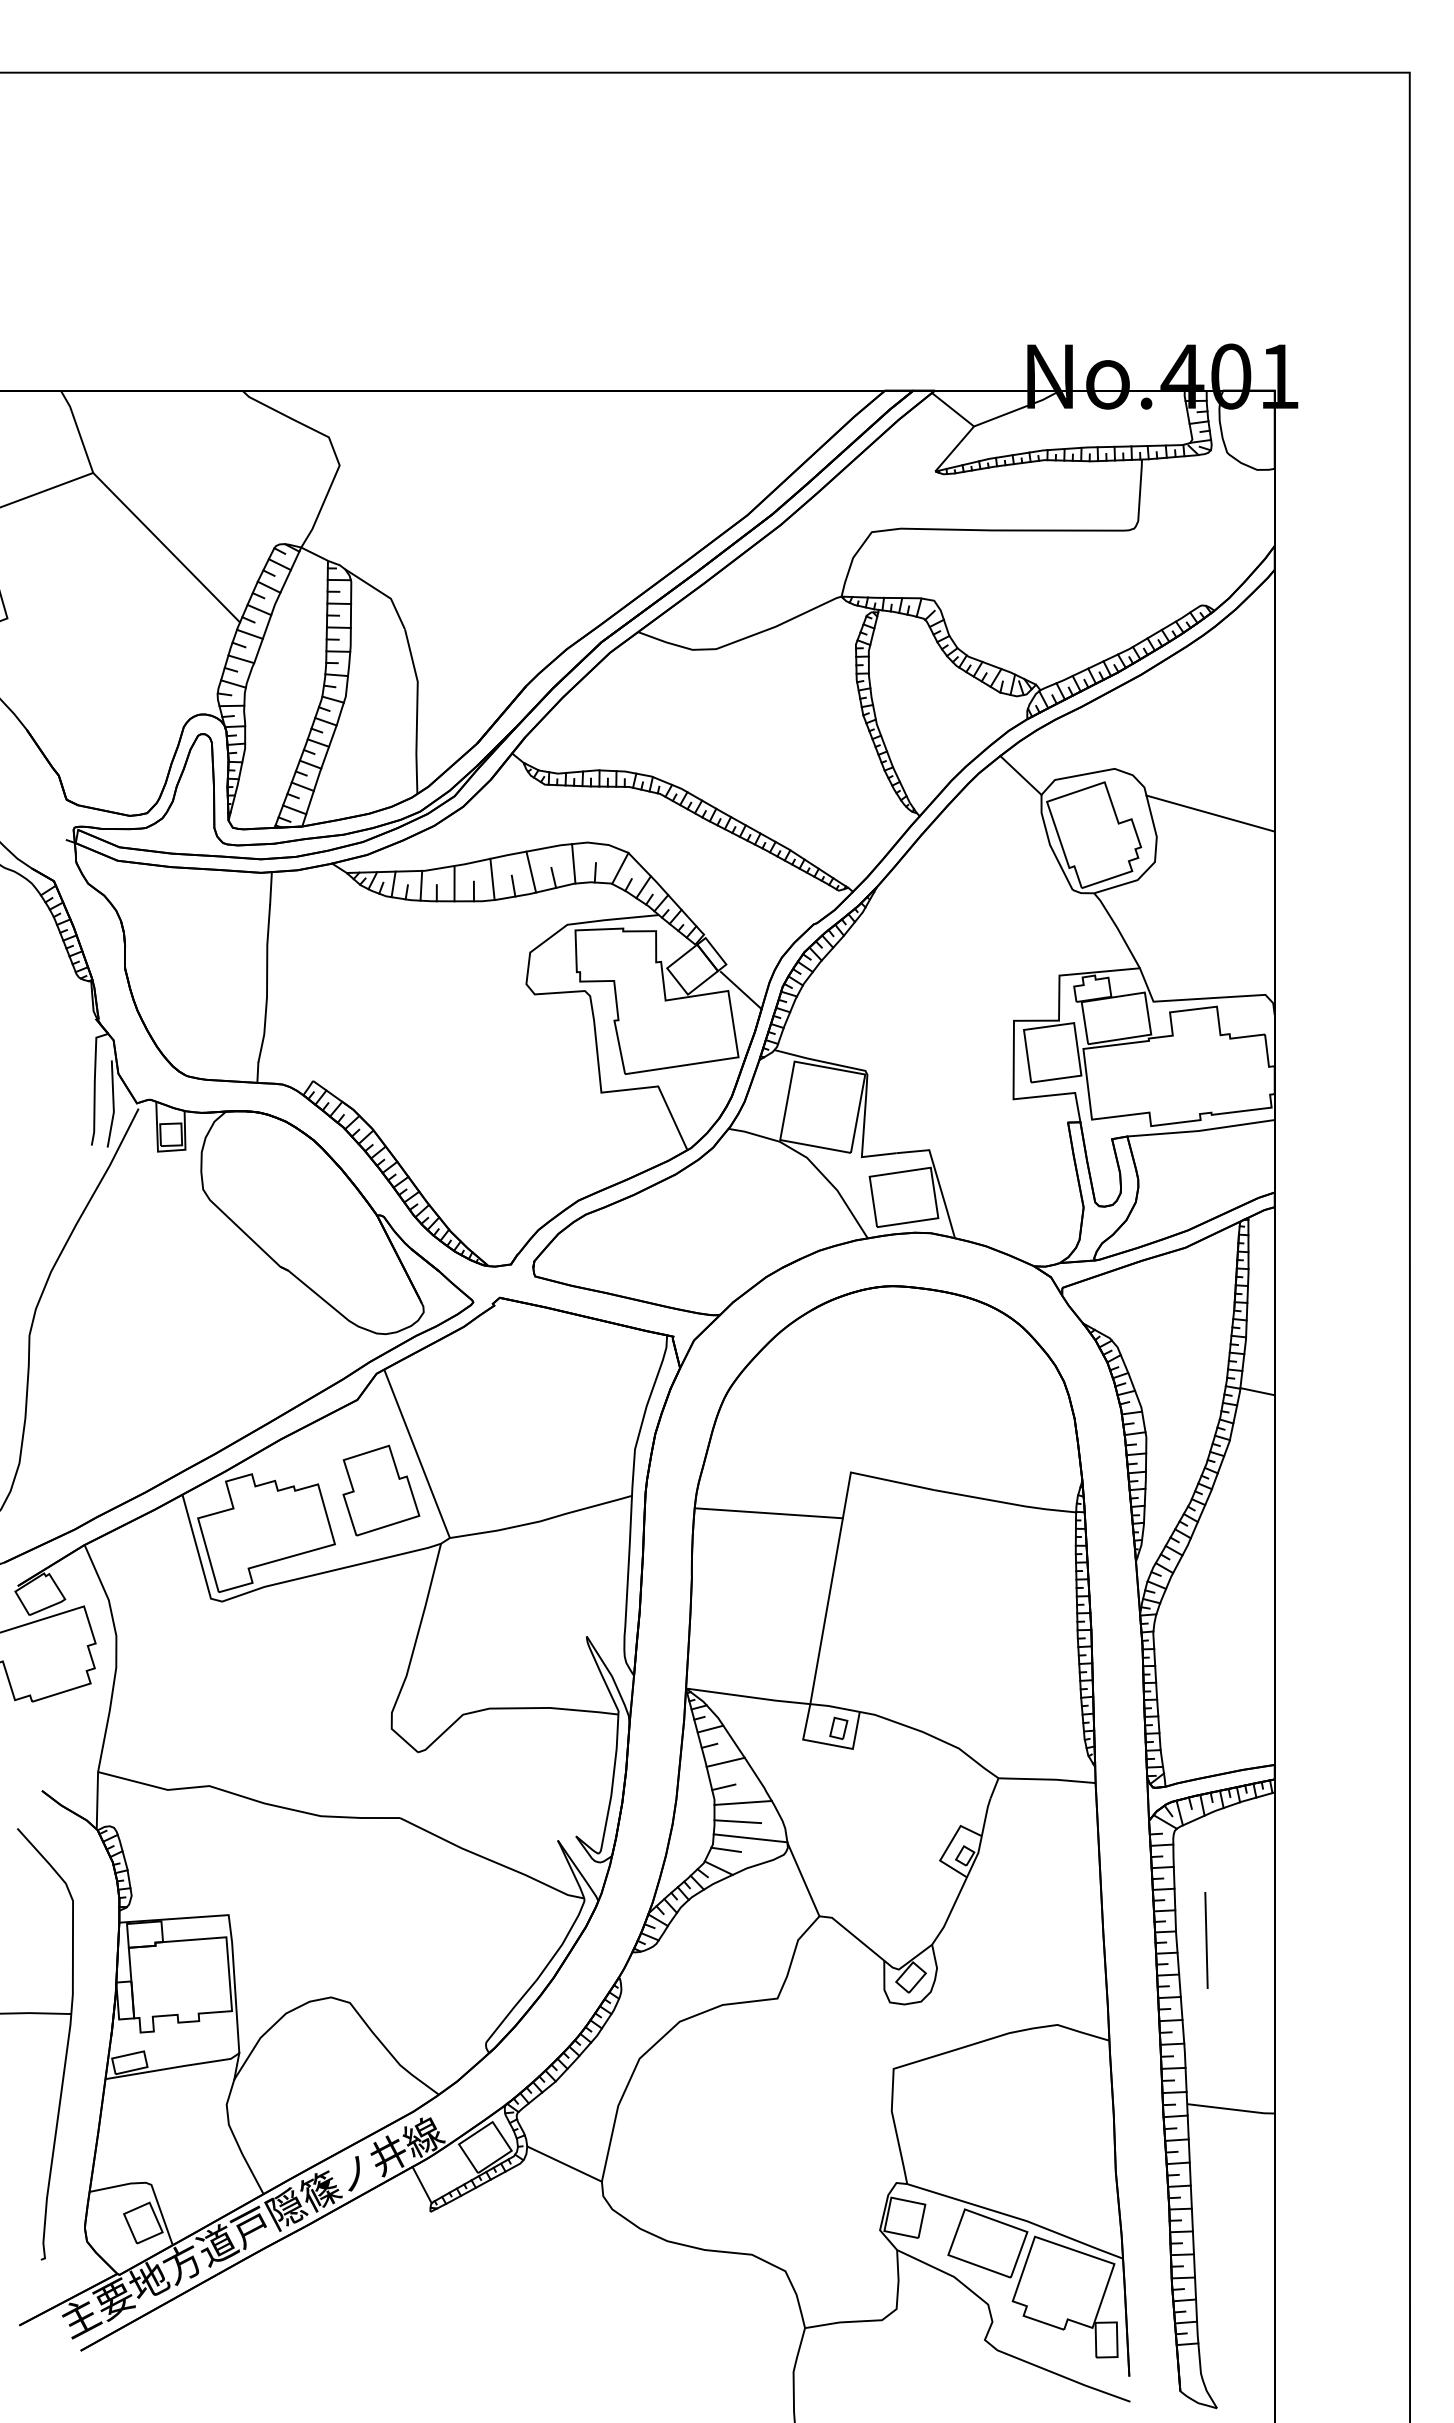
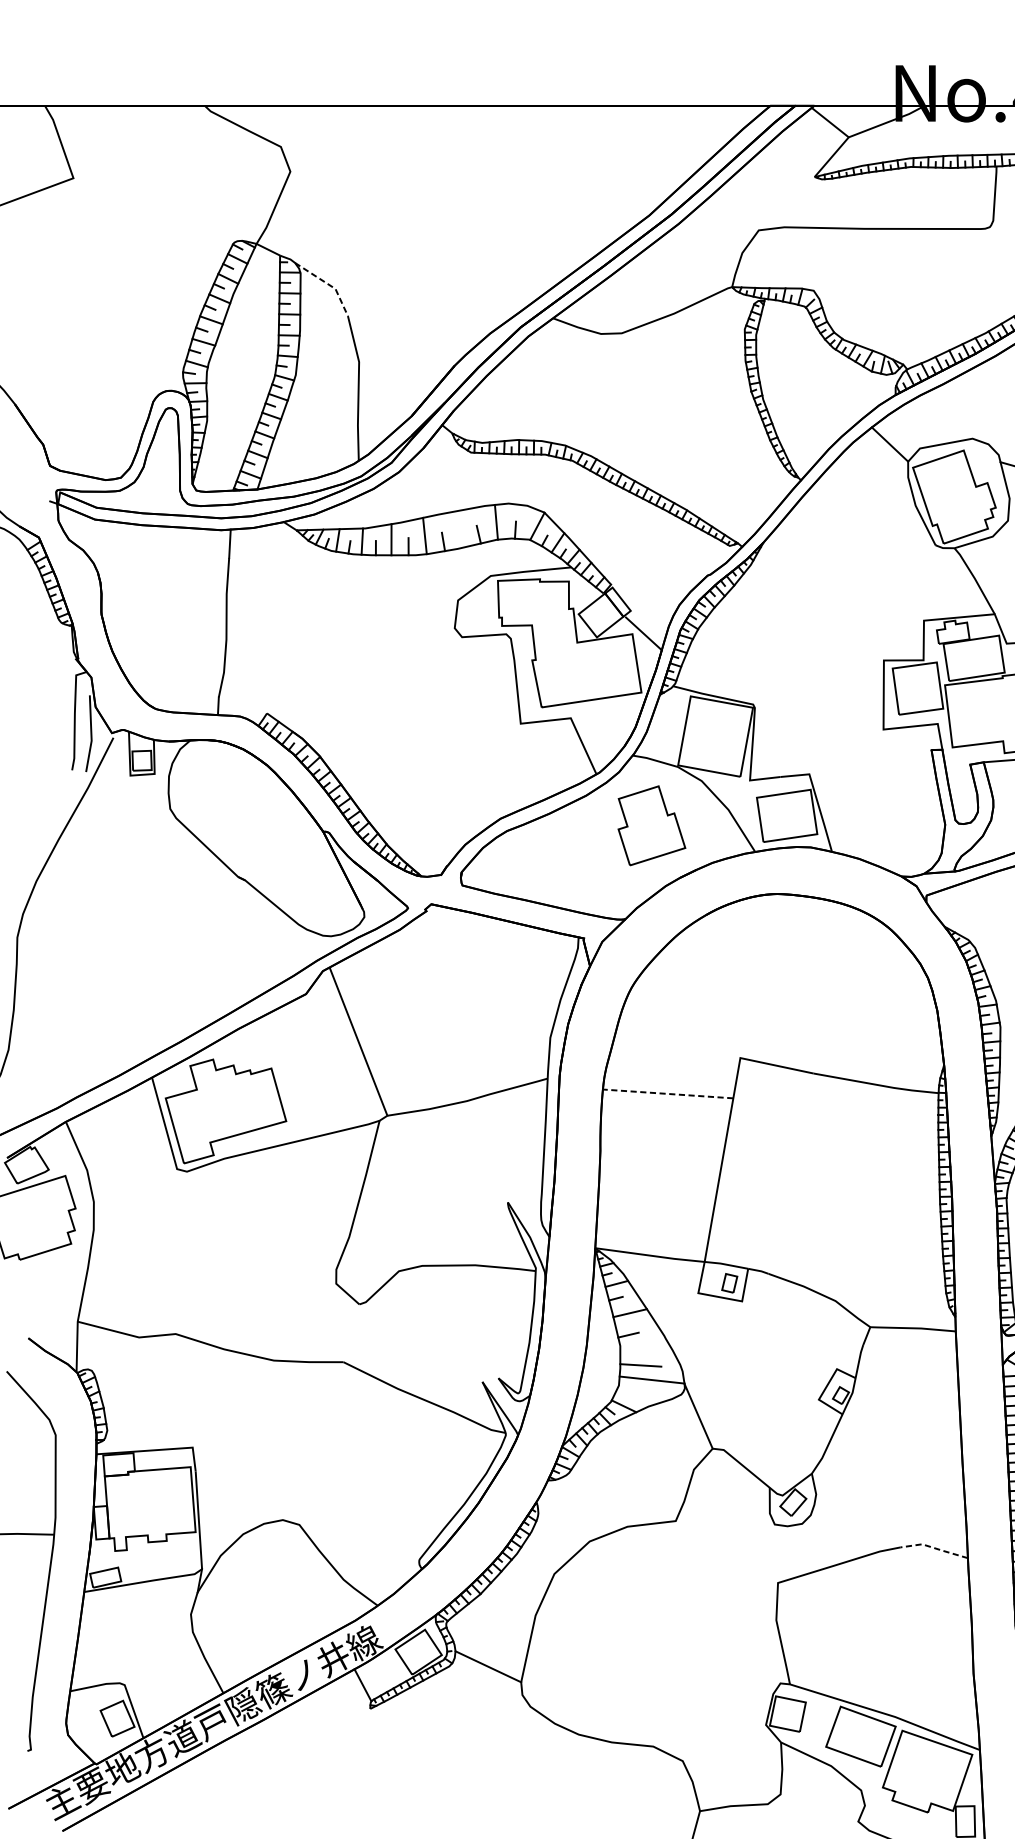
line: (166, 547) -> (137, 243), removed
line: (382, 593) -> (328, 284), solid -> dashed
line: (531, 871) -> (459, 529), removed
part: (381, 1490) -> (652, 825), moved
line: (768, 1513) -> (667, 1094), solid -> dashed
line: (742, 1802) -> (644, 1348), removed
line: (725, 1849) -> (630, 1389), removed
line: (1071, 2029) -> (934, 1548), solid -> dashed

